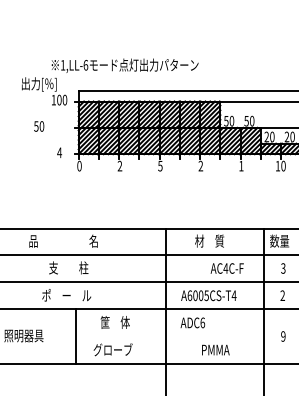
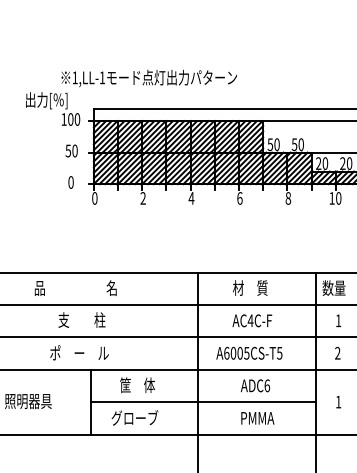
text: (85, 64) -> (101, 76), 1,LL-6 -> 1,LL-1
text: (39, 126) -> (72, 151), moved
text: (59, 152) -> (70, 182), 4 -> 0
text: (160, 165) -> (191, 197), 5 -> 4
text: (200, 165) -> (239, 197), 2 -> 6
text: (241, 165) -> (288, 197), 1 -> 8
text: (226, 268) -> (251, 320), moved
text: (283, 268) -> (338, 320), 3 -> 1
text: (233, 295) -> (278, 353), A6005CS-T4 -> A6005CS-T5
text: (192, 322) -> (255, 385), moved
line: (170, 336) -> (203, 402), added
text: (283, 336) -> (338, 402), 9 -> 1

